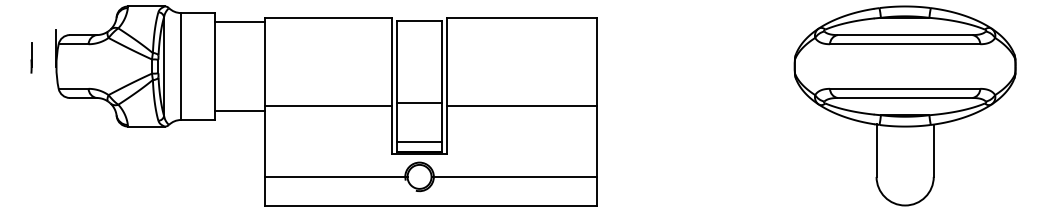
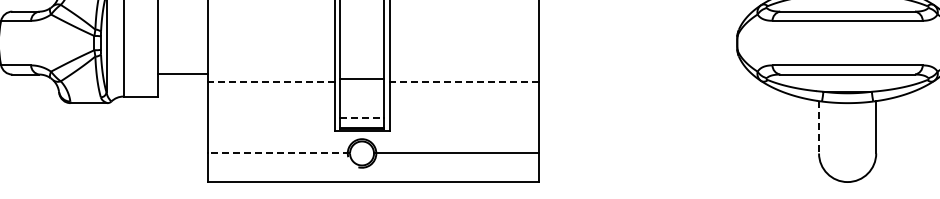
line: (328, 105) -> (270, 82), solid -> dashed
line: (521, 105) -> (463, 82), solid -> dashed
line: (240, 110) -> (182, 74), moved
line: (420, 141) -> (362, 118), solid -> dashed
line: (876, 151) -> (818, 128), solid -> dashed
line: (335, 176) -> (277, 153), solid -> dashed

